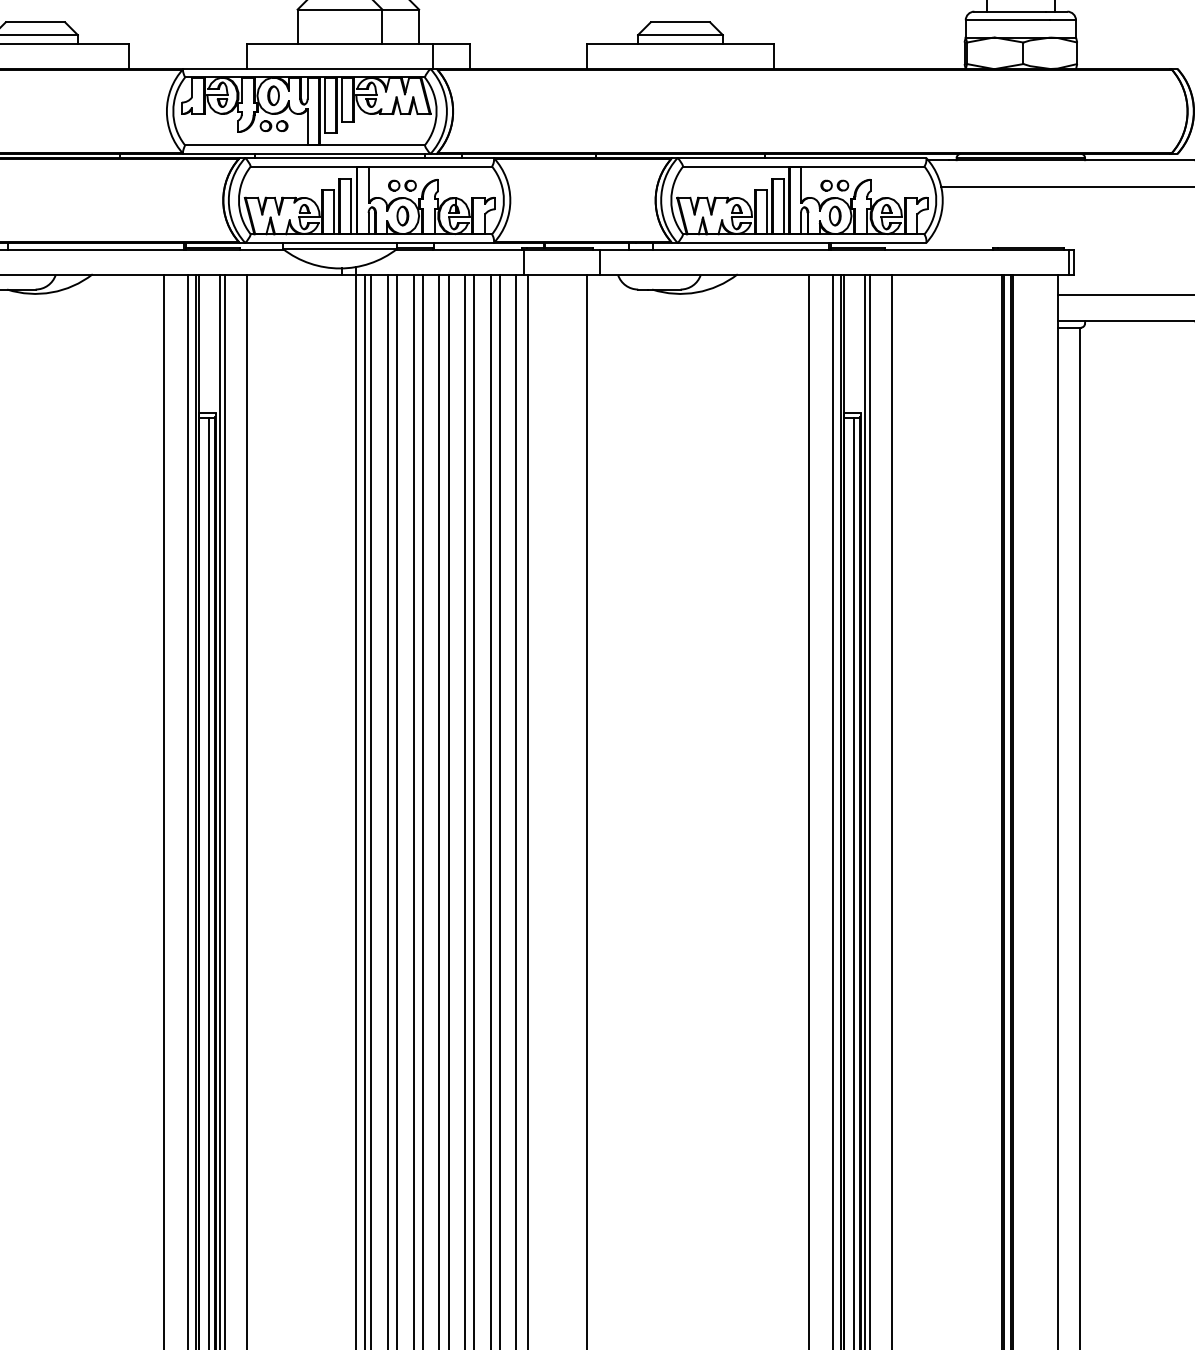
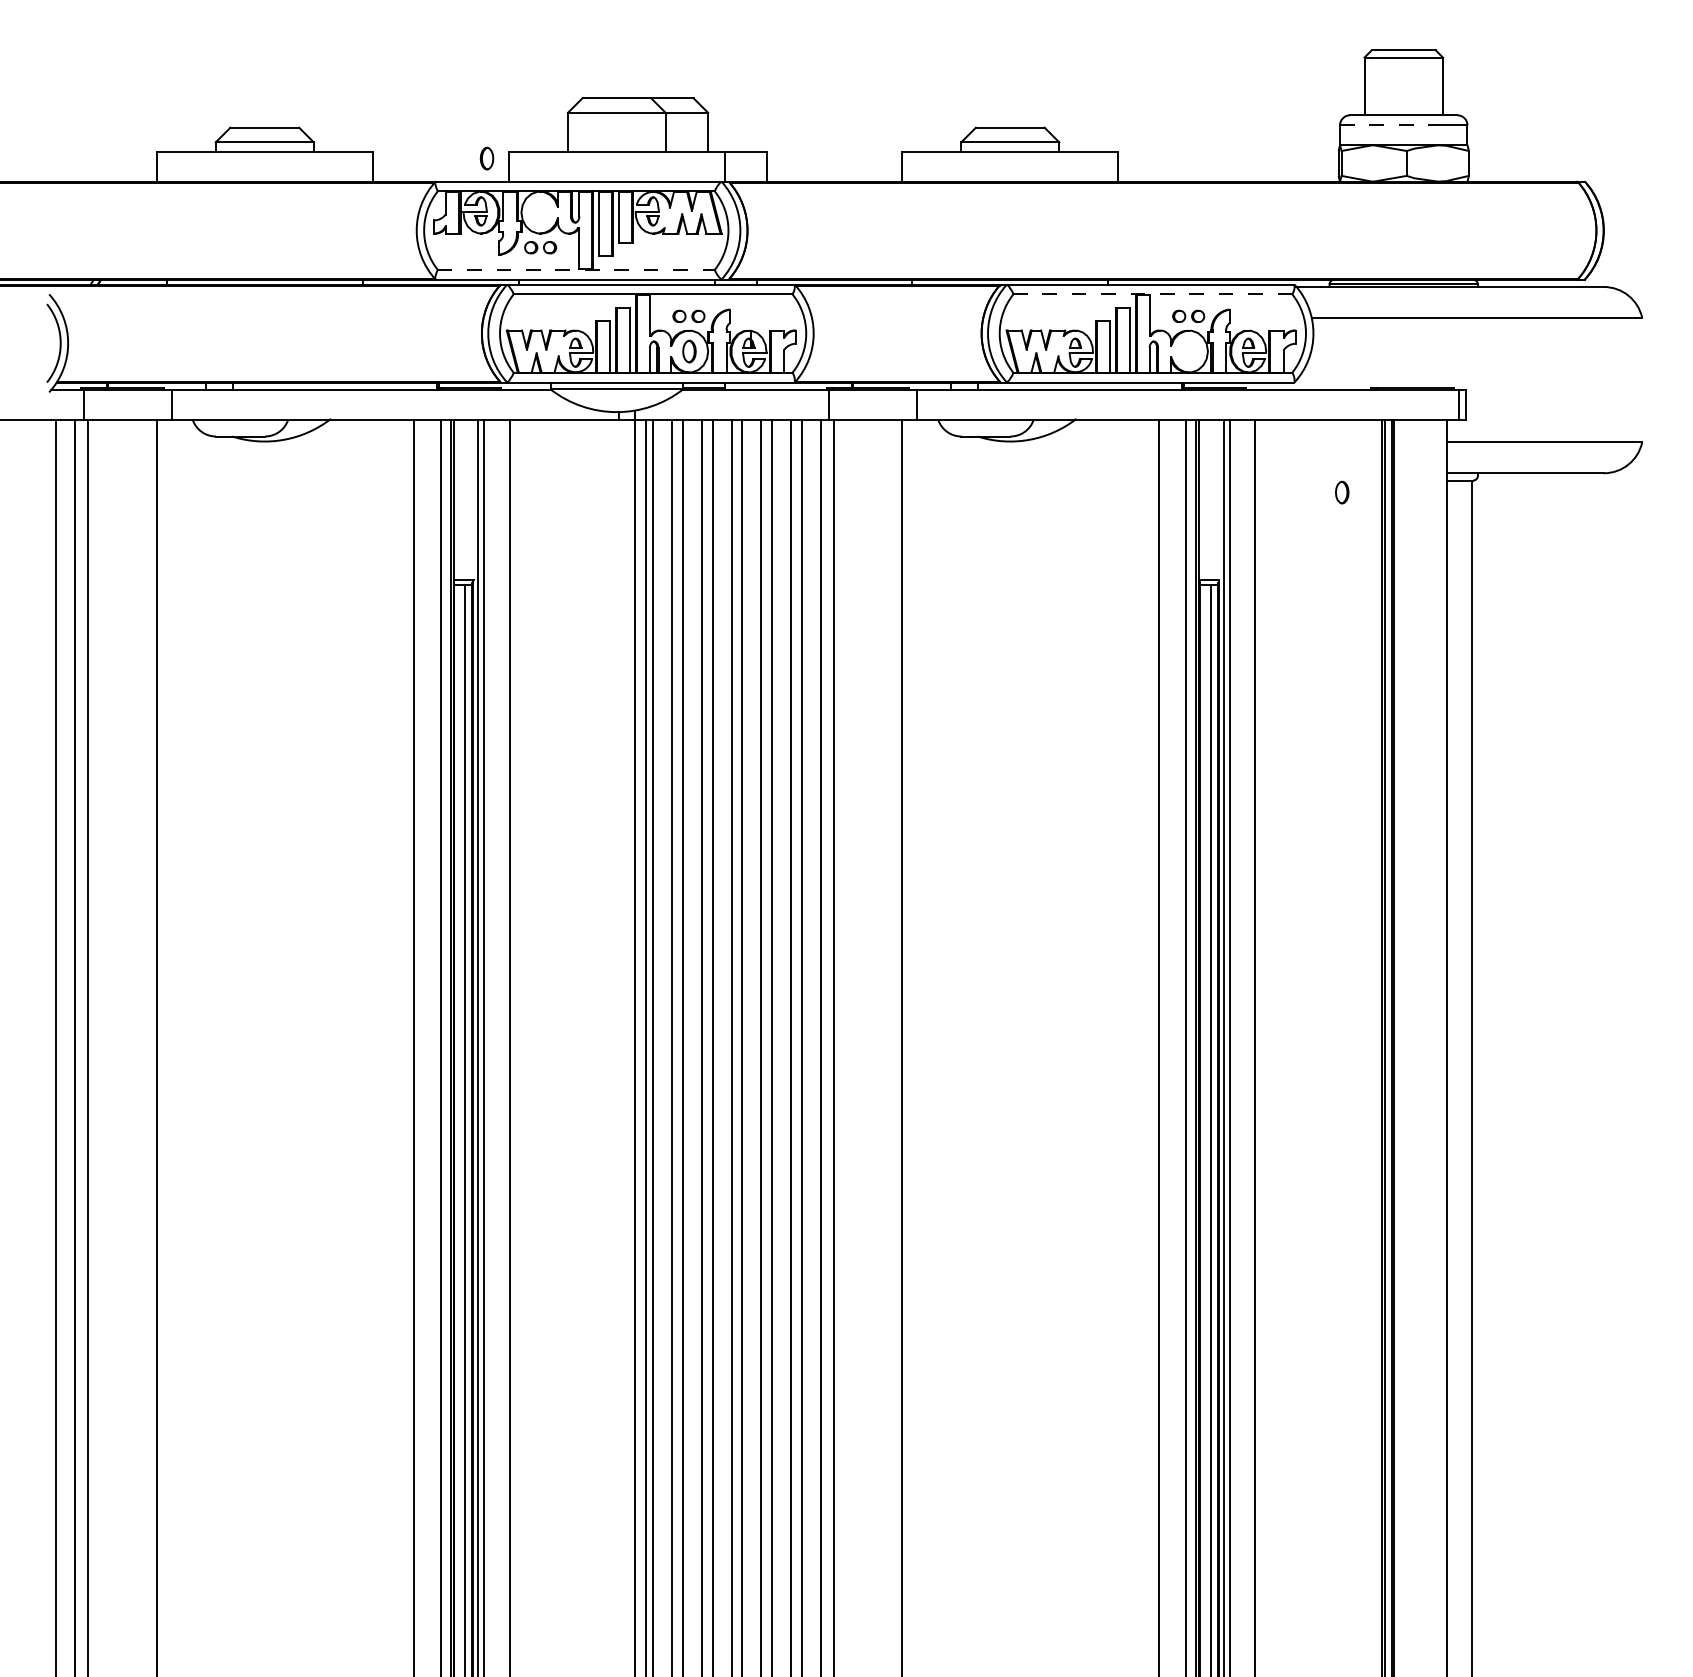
line: (1007, 20) -> (1388, 125), solid -> dashed
part: (273, 95) -> (486, 158), moved
line: (305, 145) -> (576, 269), solid -> dashed
line: (803, 166) -> (1152, 294), solid -> dashed
part: (835, 216) -> (1342, 492), moved

